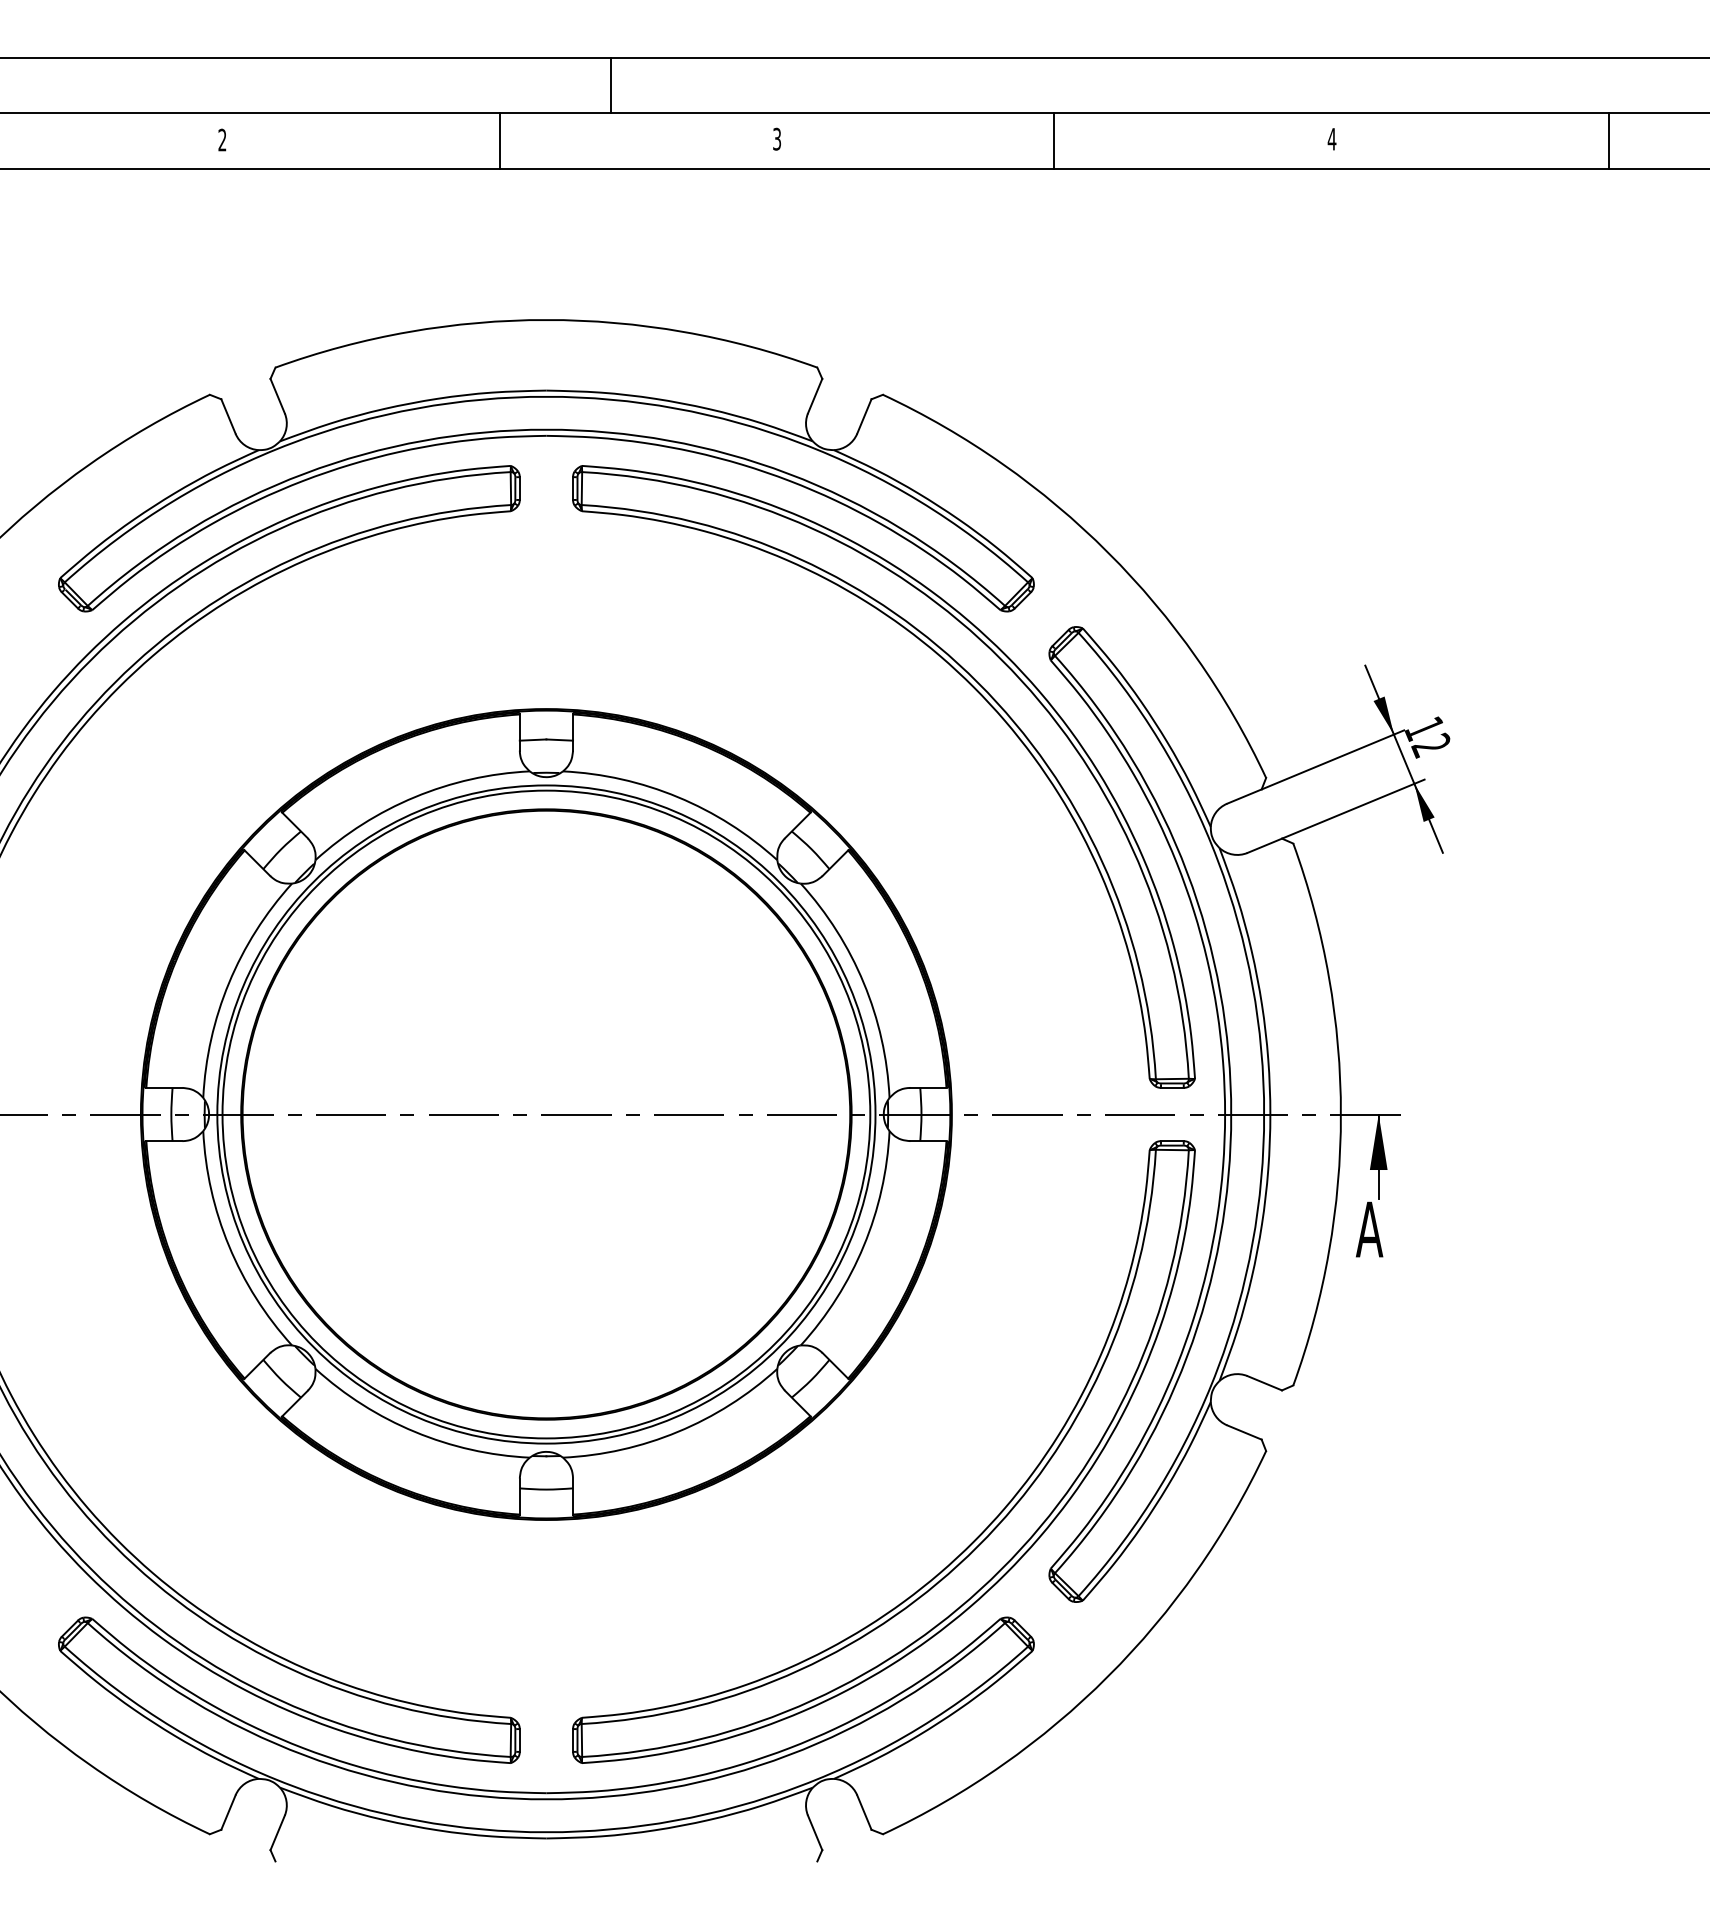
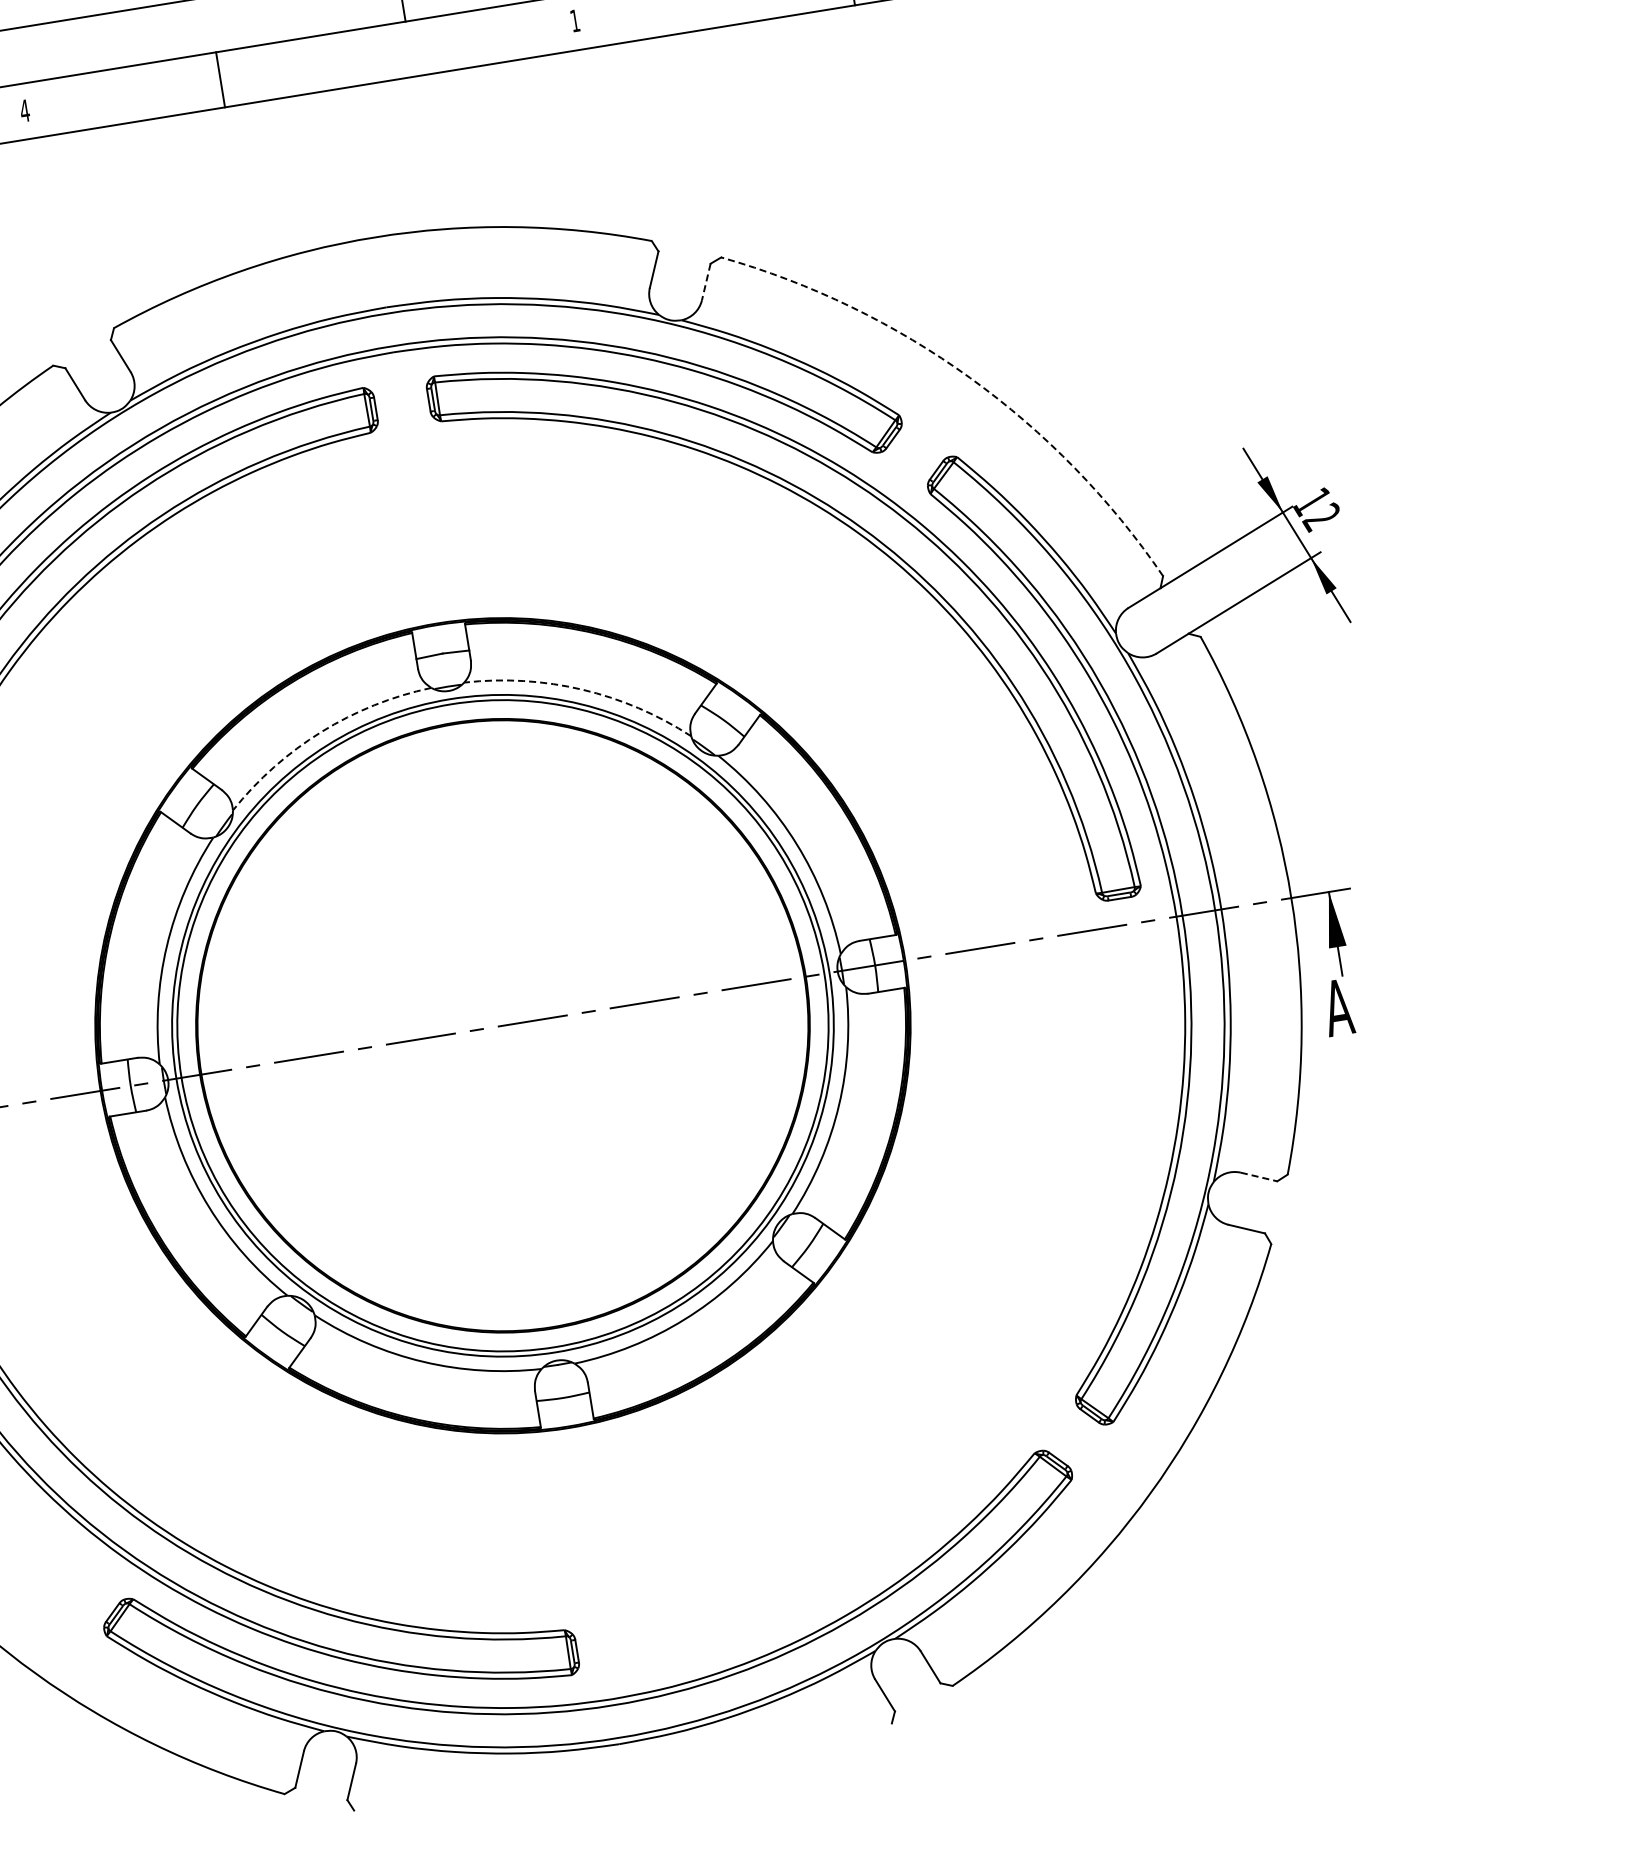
text: (776, 138) -> (574, 20), 3 -> 1
text: (222, 139) -> (24, 110), 2 -> 4
line: (499, 140) -> (220, 79), moved
line: (864, 416) -> (706, 281), solid -> dashed
arc: (1108, 552) -> (970, 377), solid -> dashed
arc: (414, 797) -> (321, 732), solid -> dashed
arc: (677, 797) -> (582, 690), solid -> dashed
line: (1264, 1383) -> (1258, 1177), solid -> dashed
part: (973, 1540) -> (995, 1379), removed

